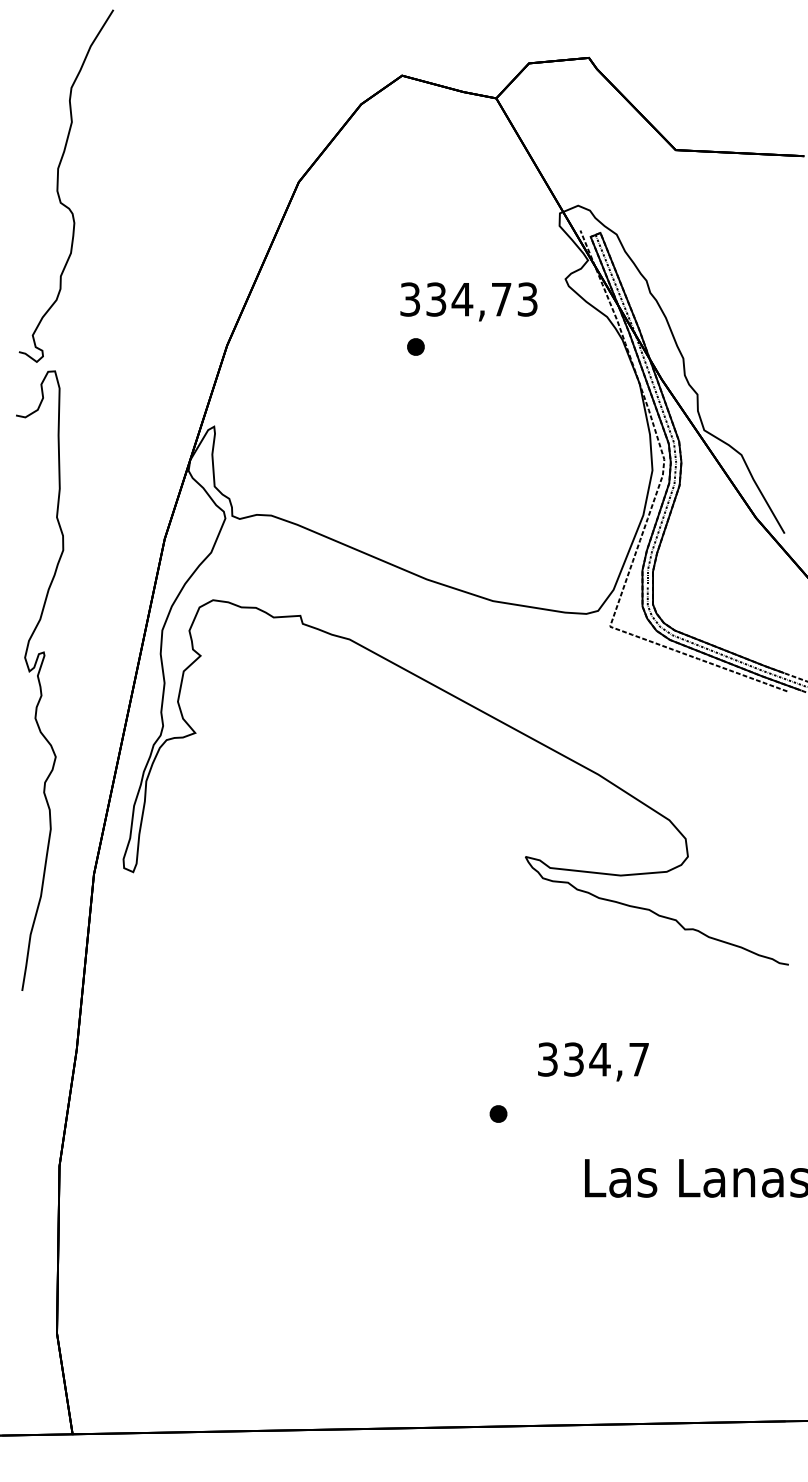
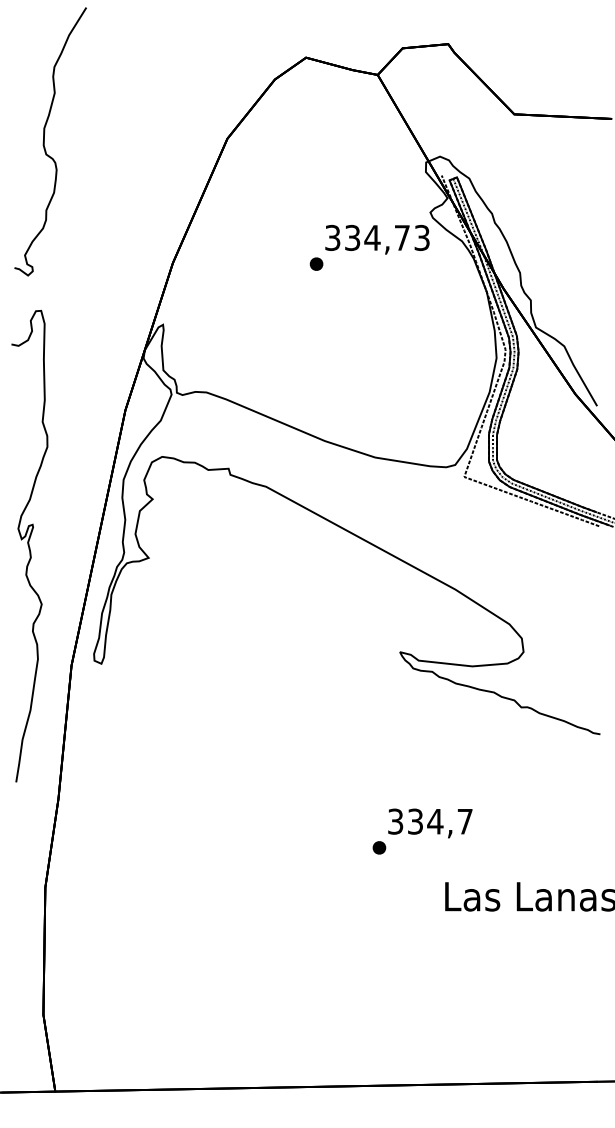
text: (468, 301) -> (377, 239), moved
curve: (39, 680) -> (29, 546), moved
text: (593, 1061) -> (430, 823), moved

